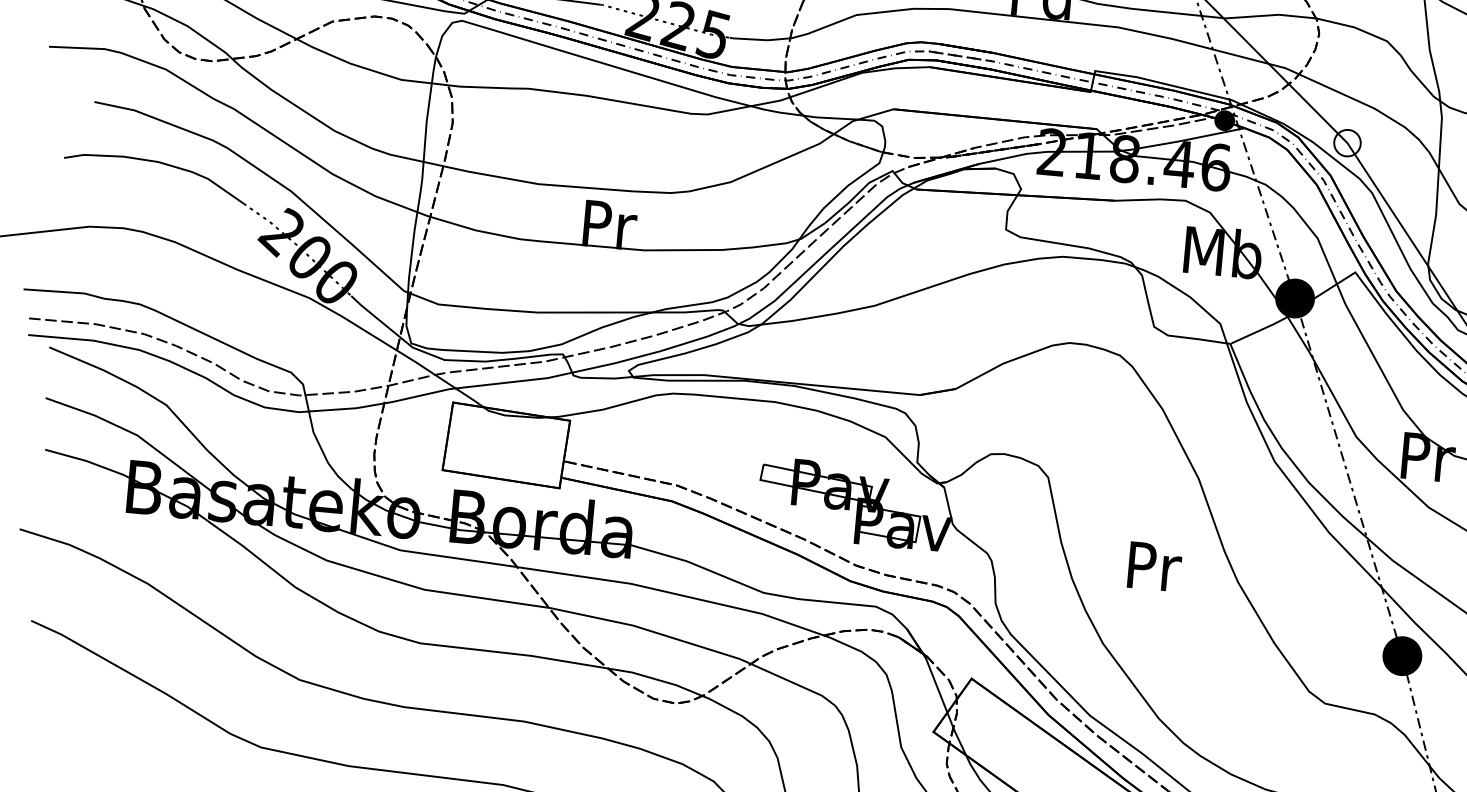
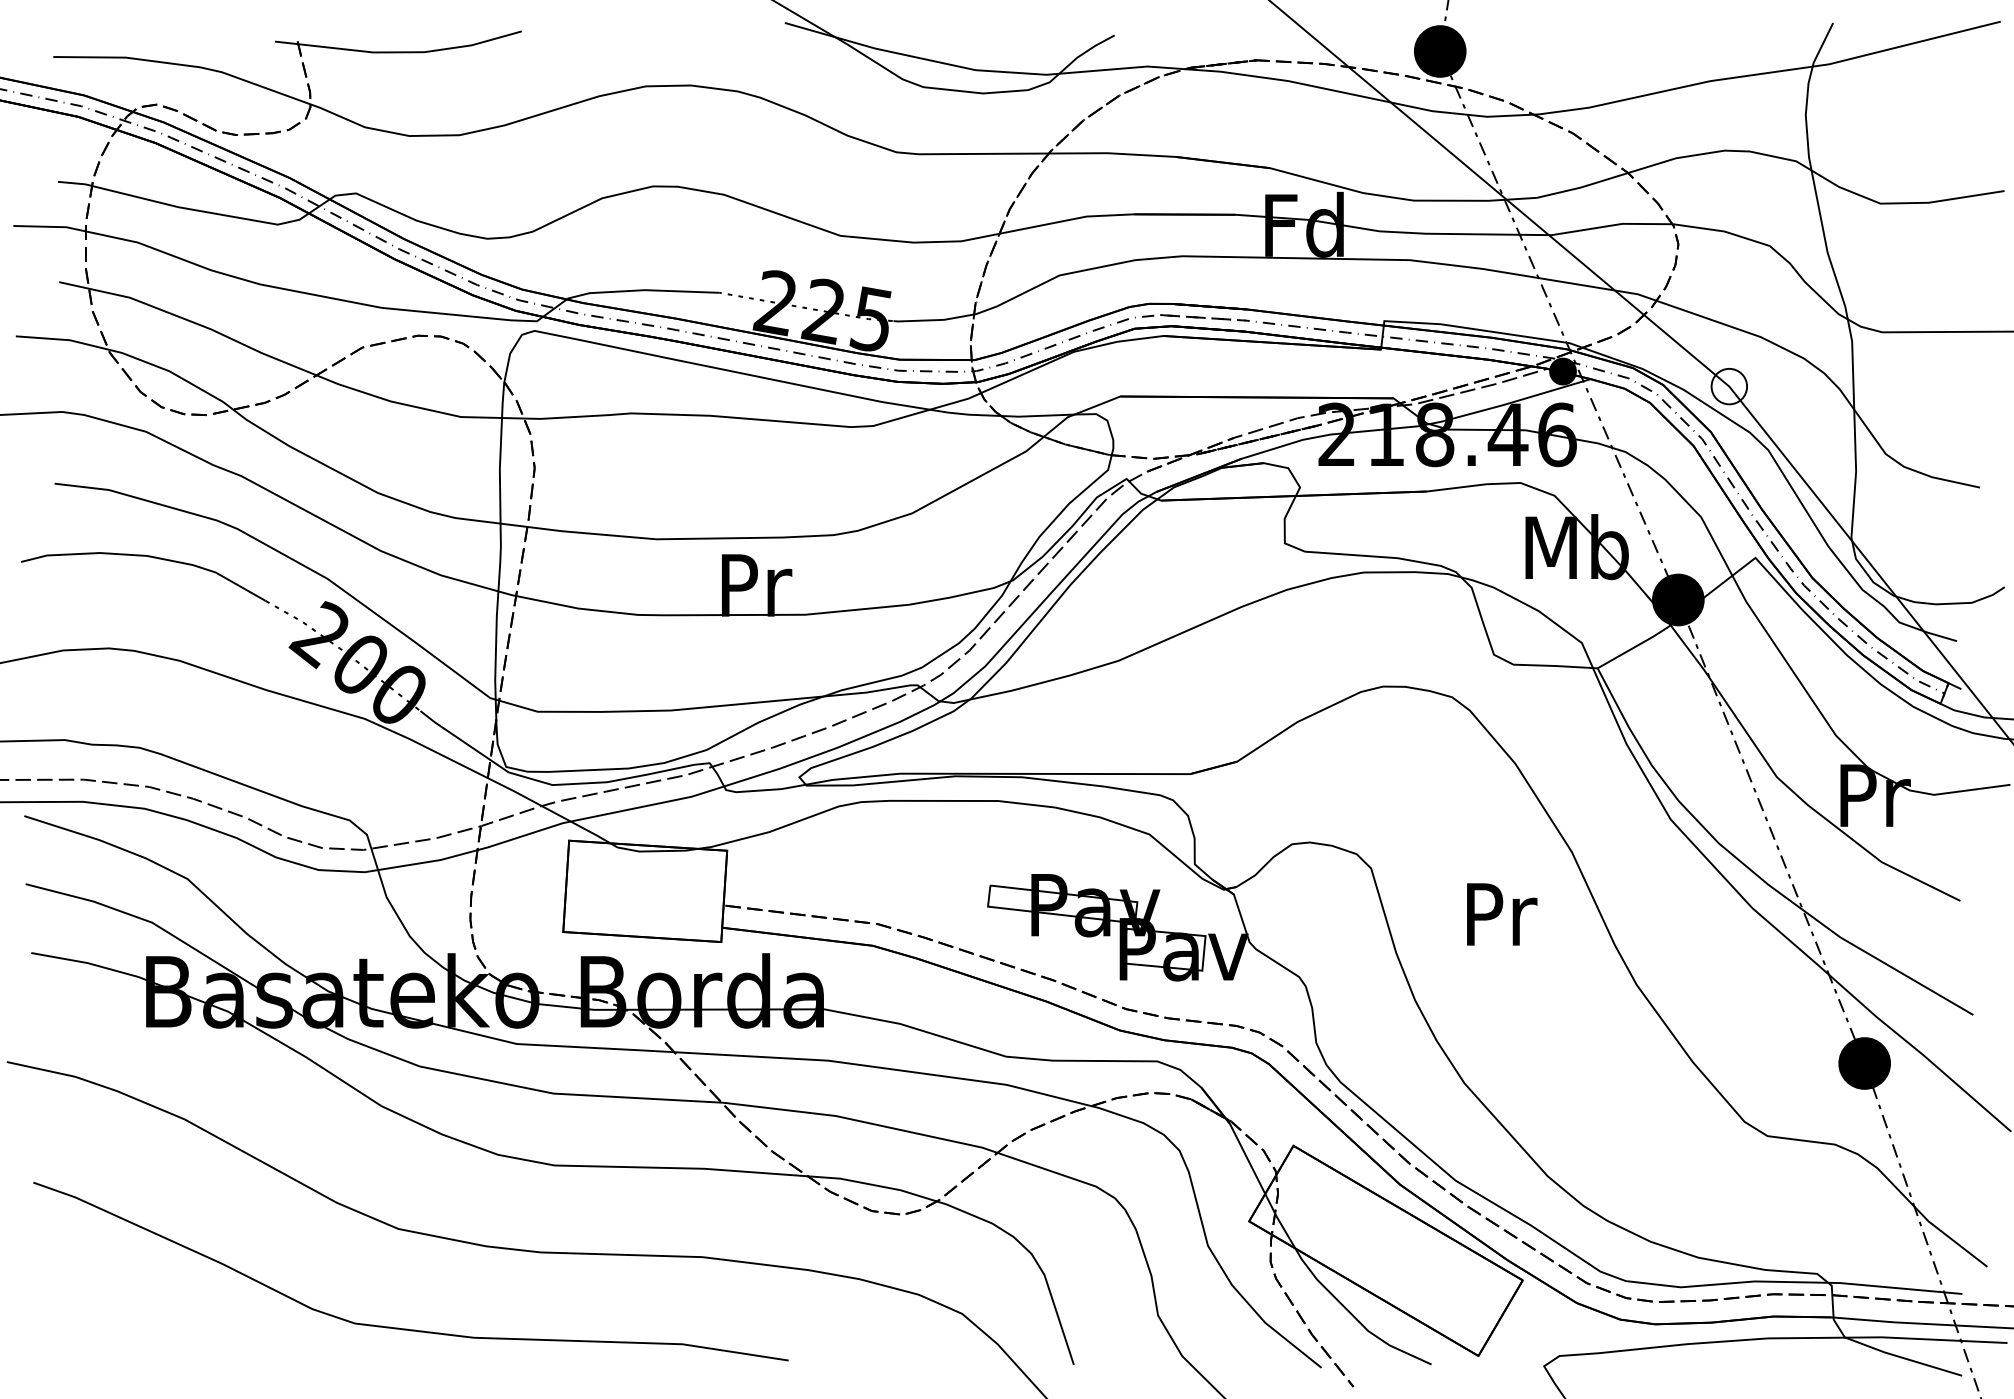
text: (1155, 566) -> (1502, 914), moved

